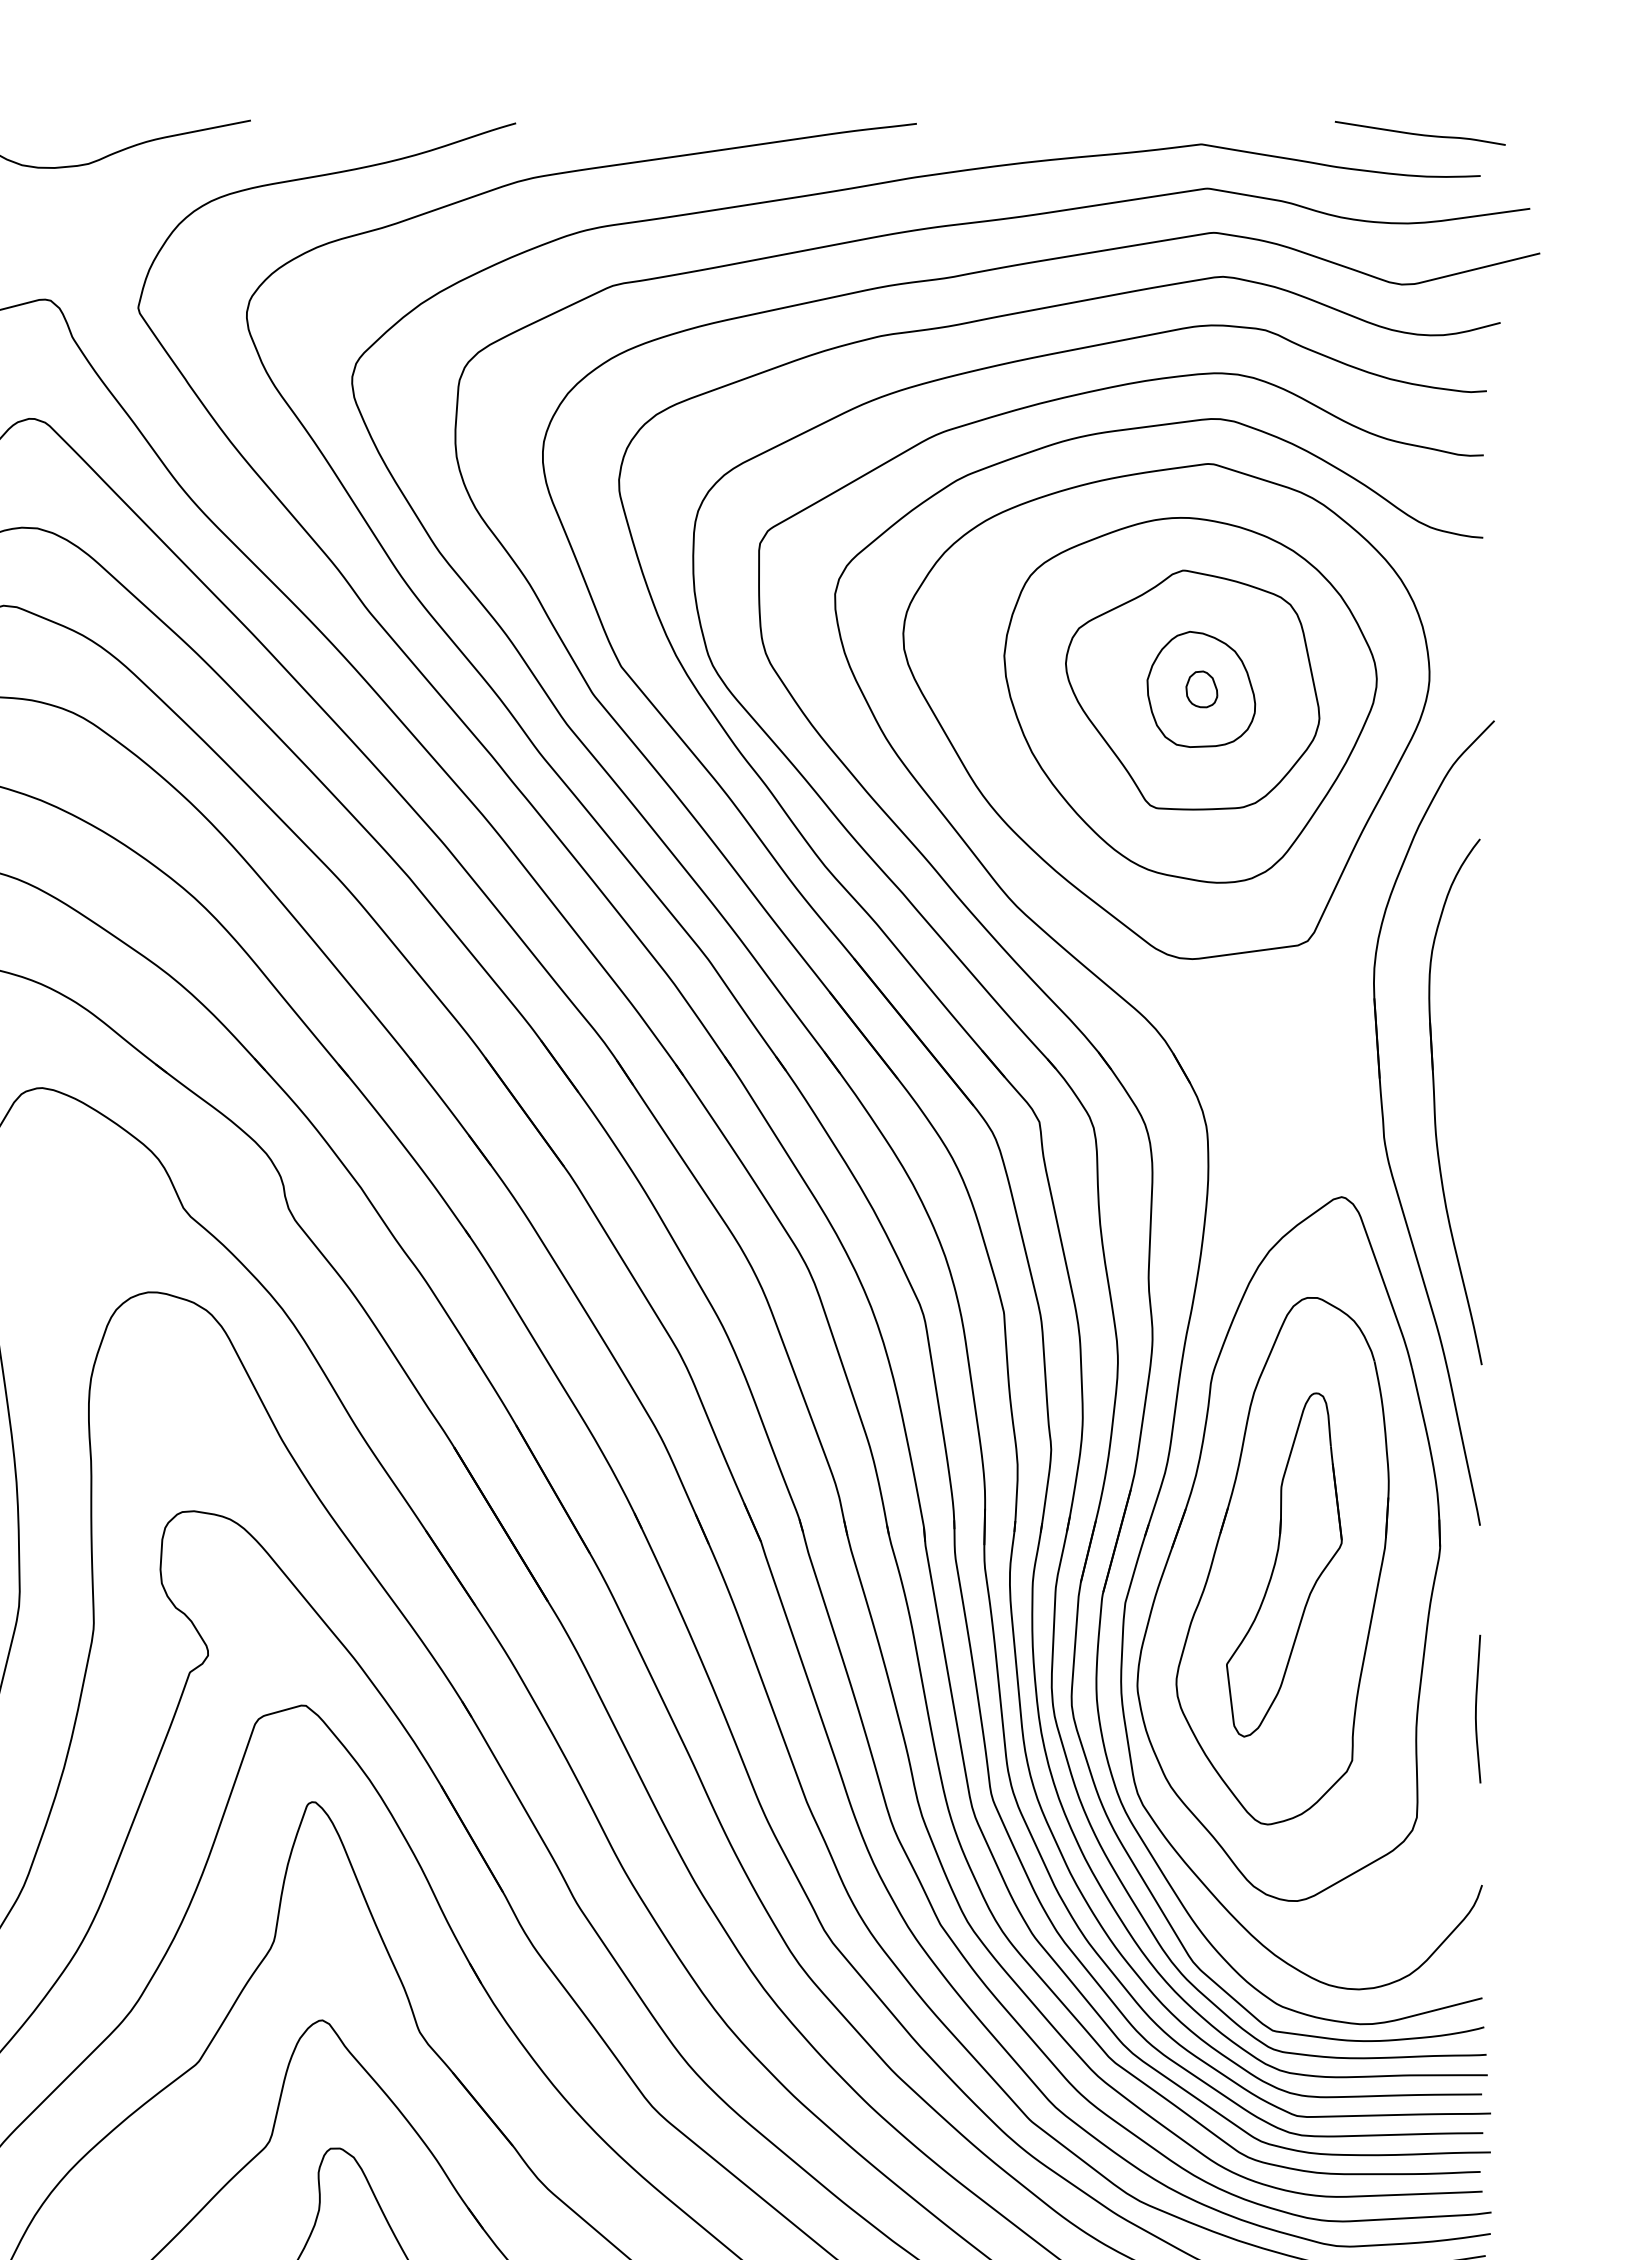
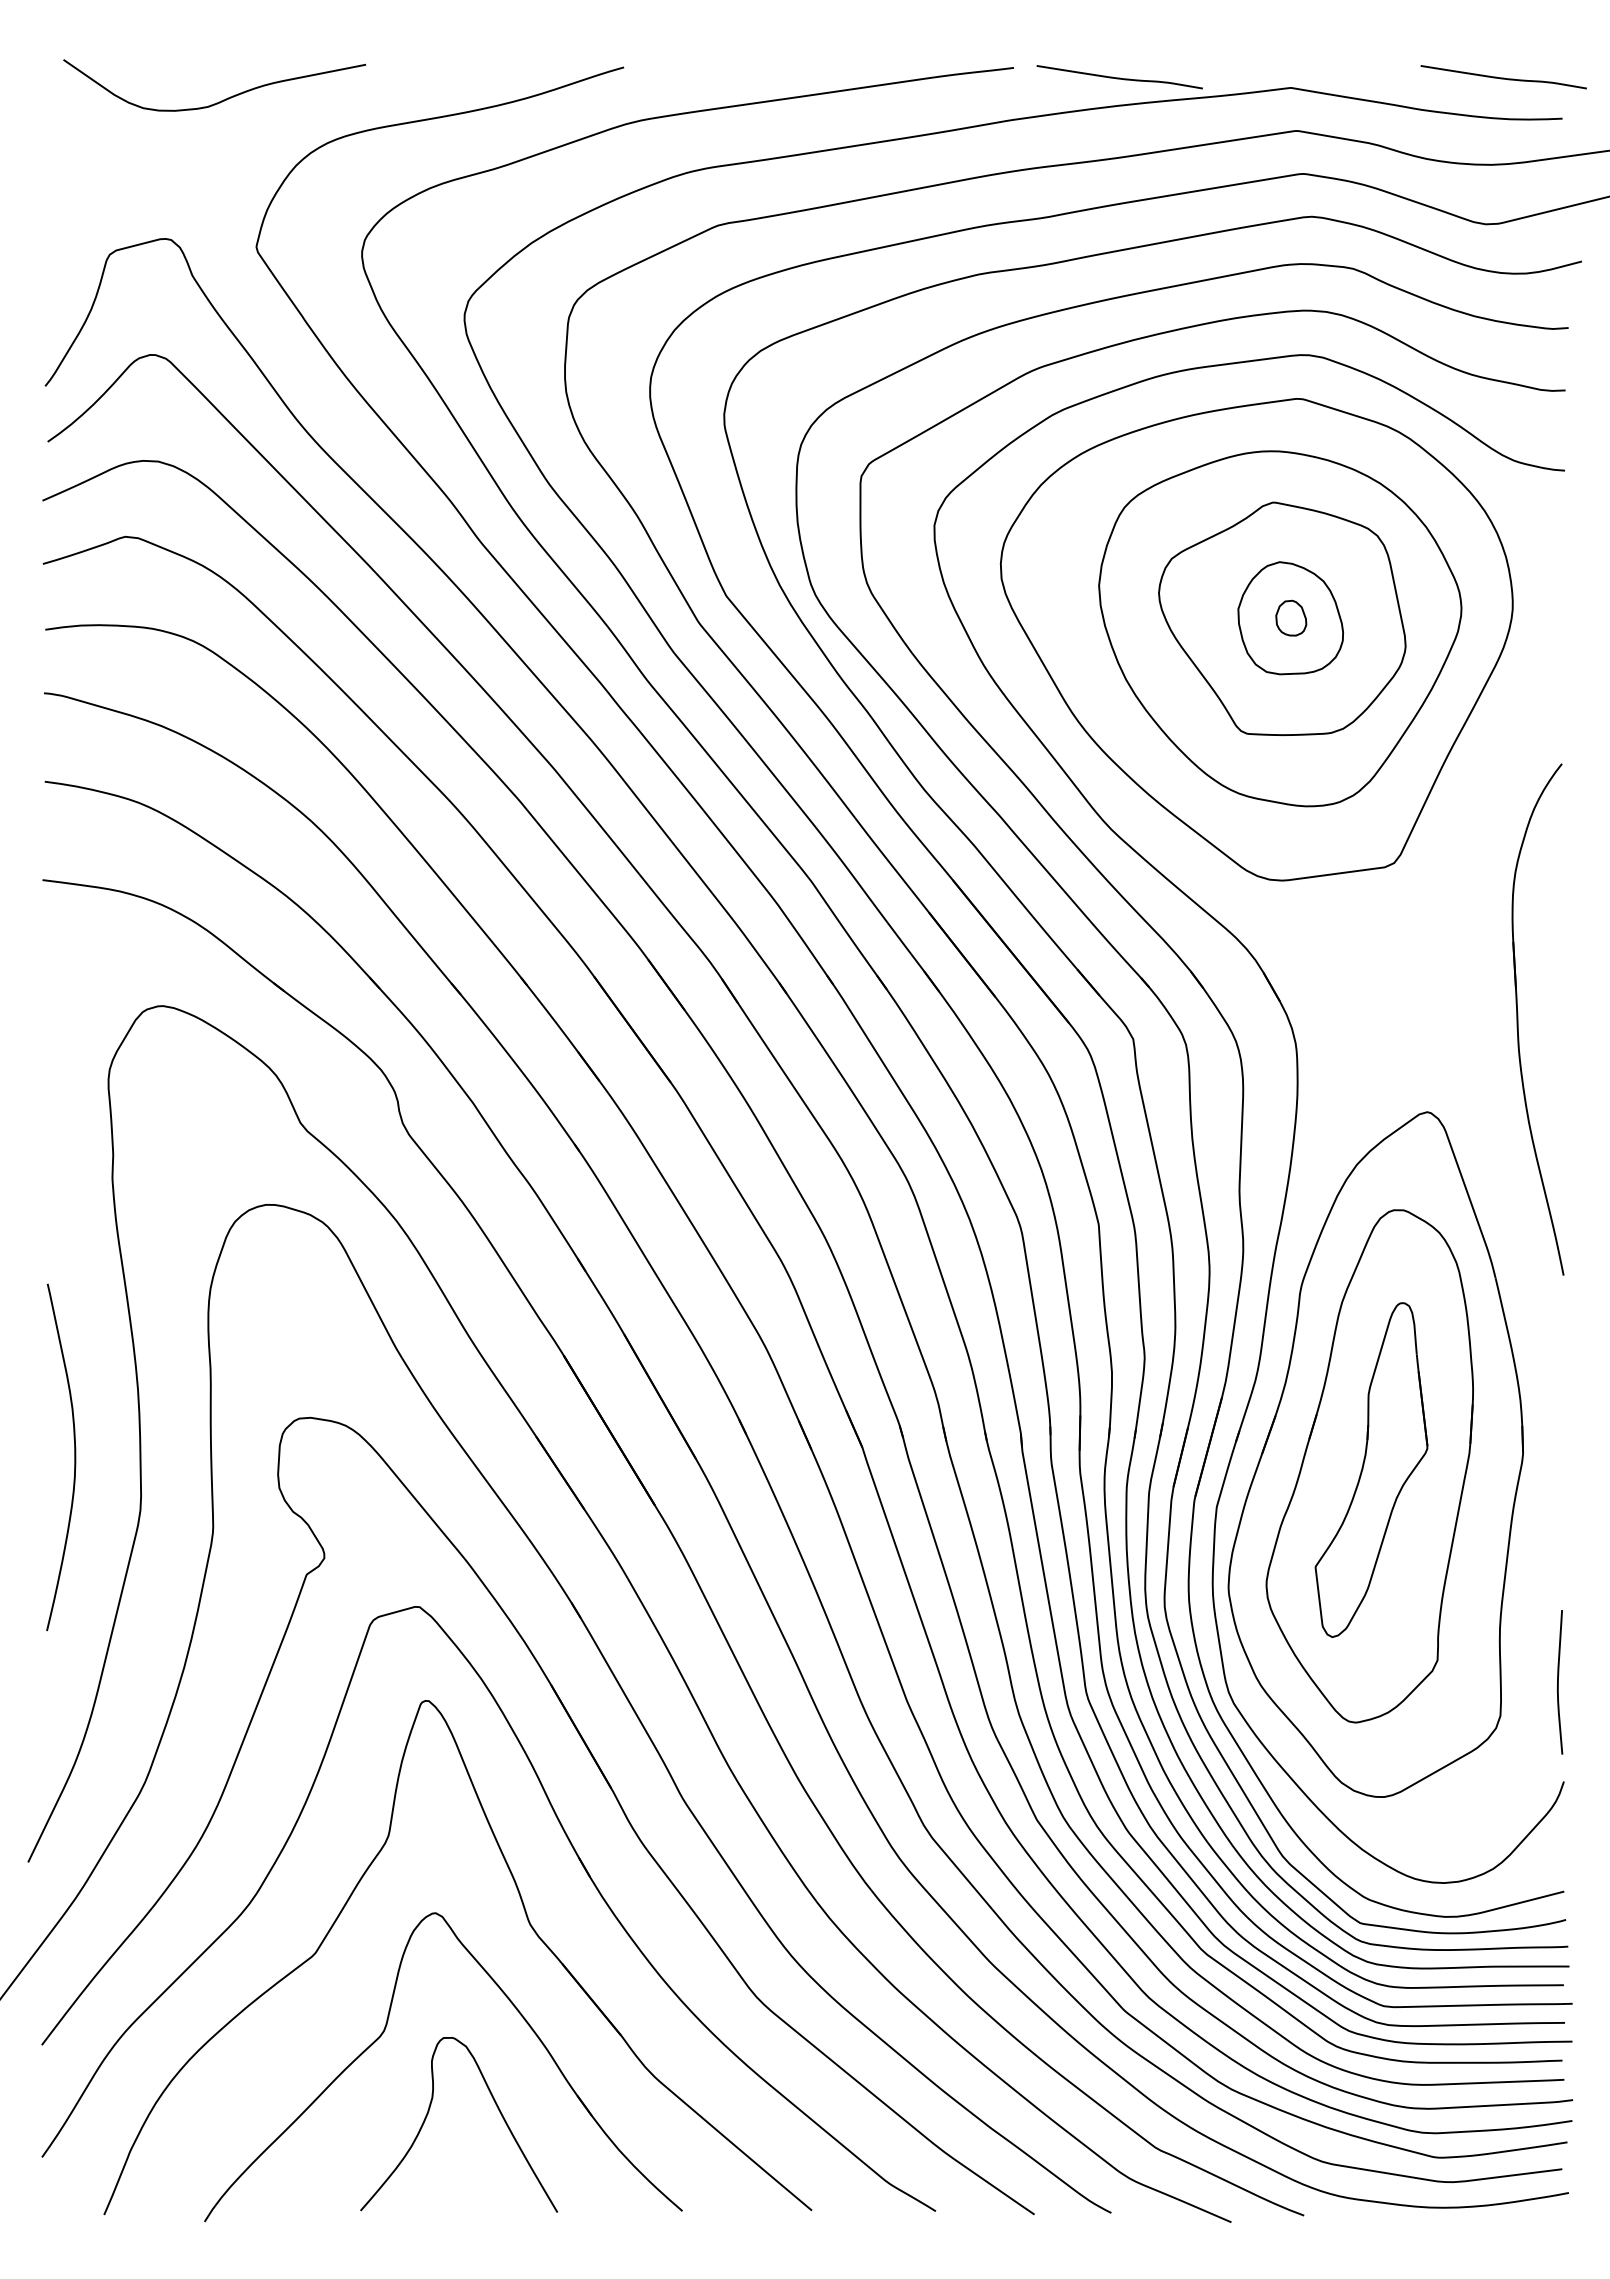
curve: (1025, 133) -> (1119, 77), added
part: (1385, 1130) -> (1469, 1047), removed
curve: (1476, 1709) -> (1558, 1682), moved

